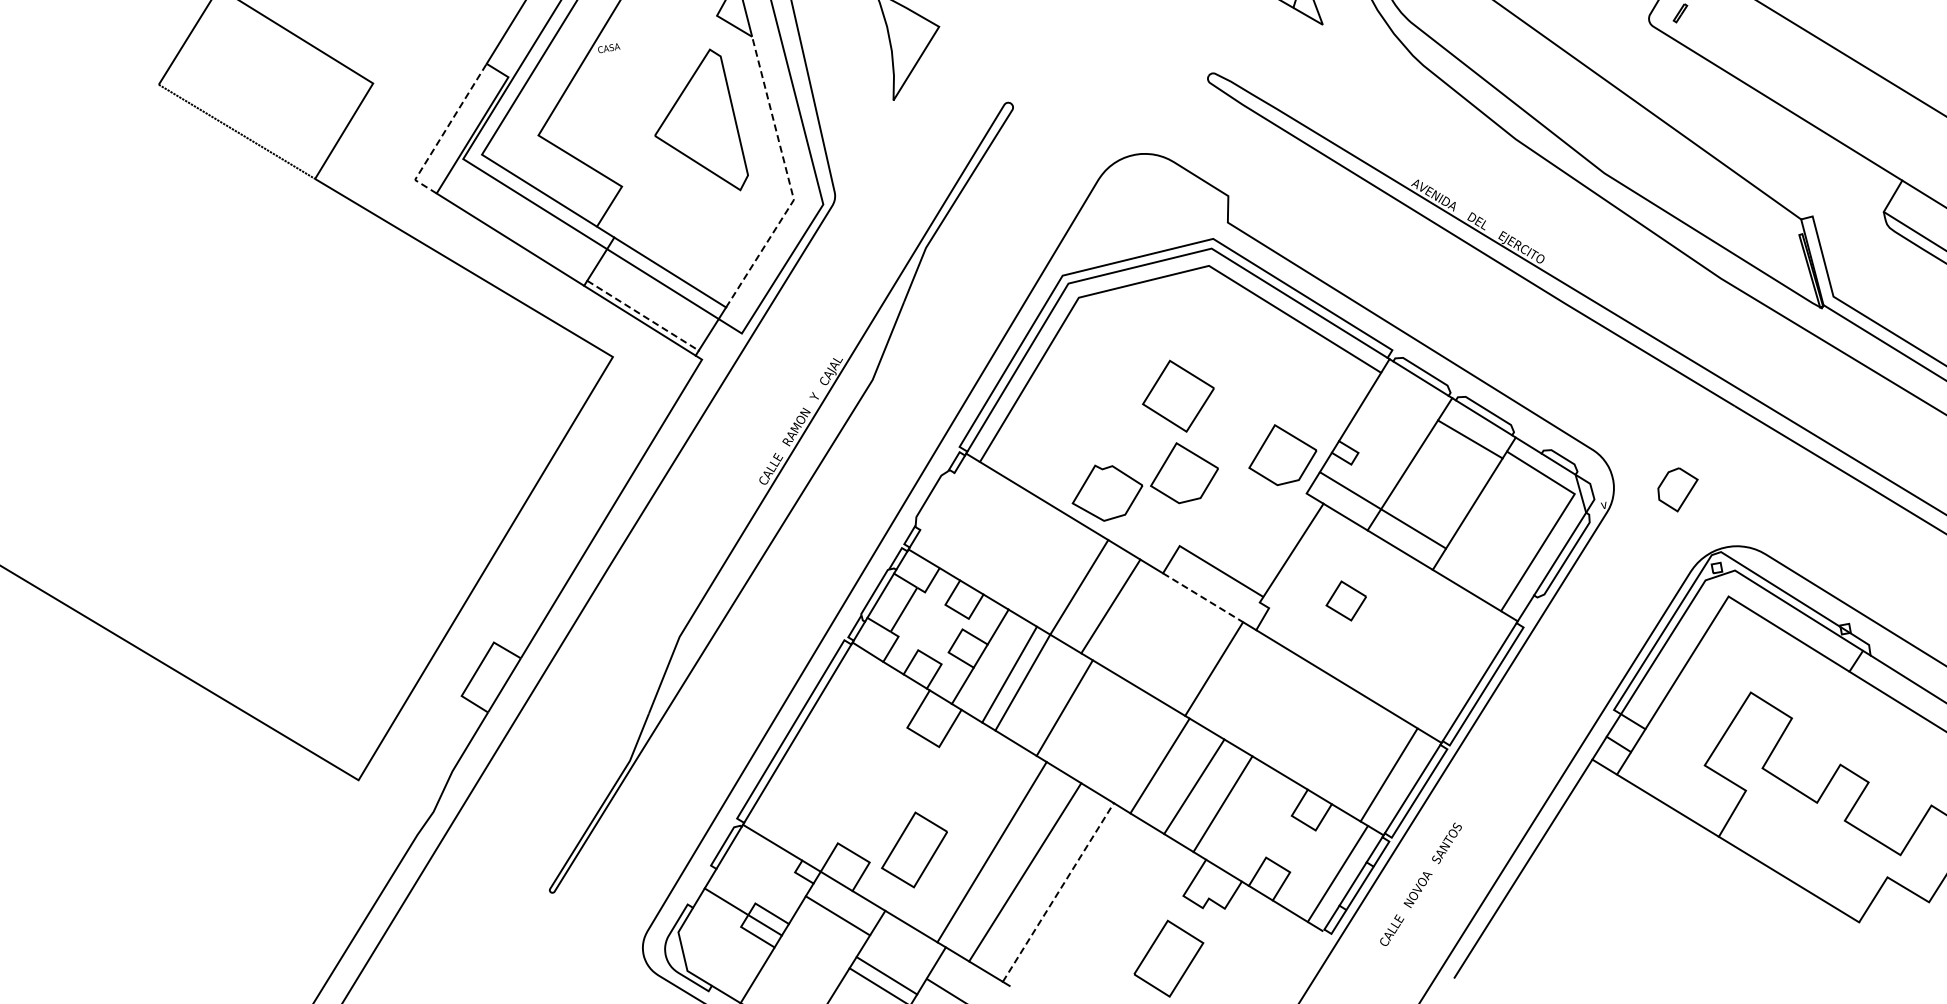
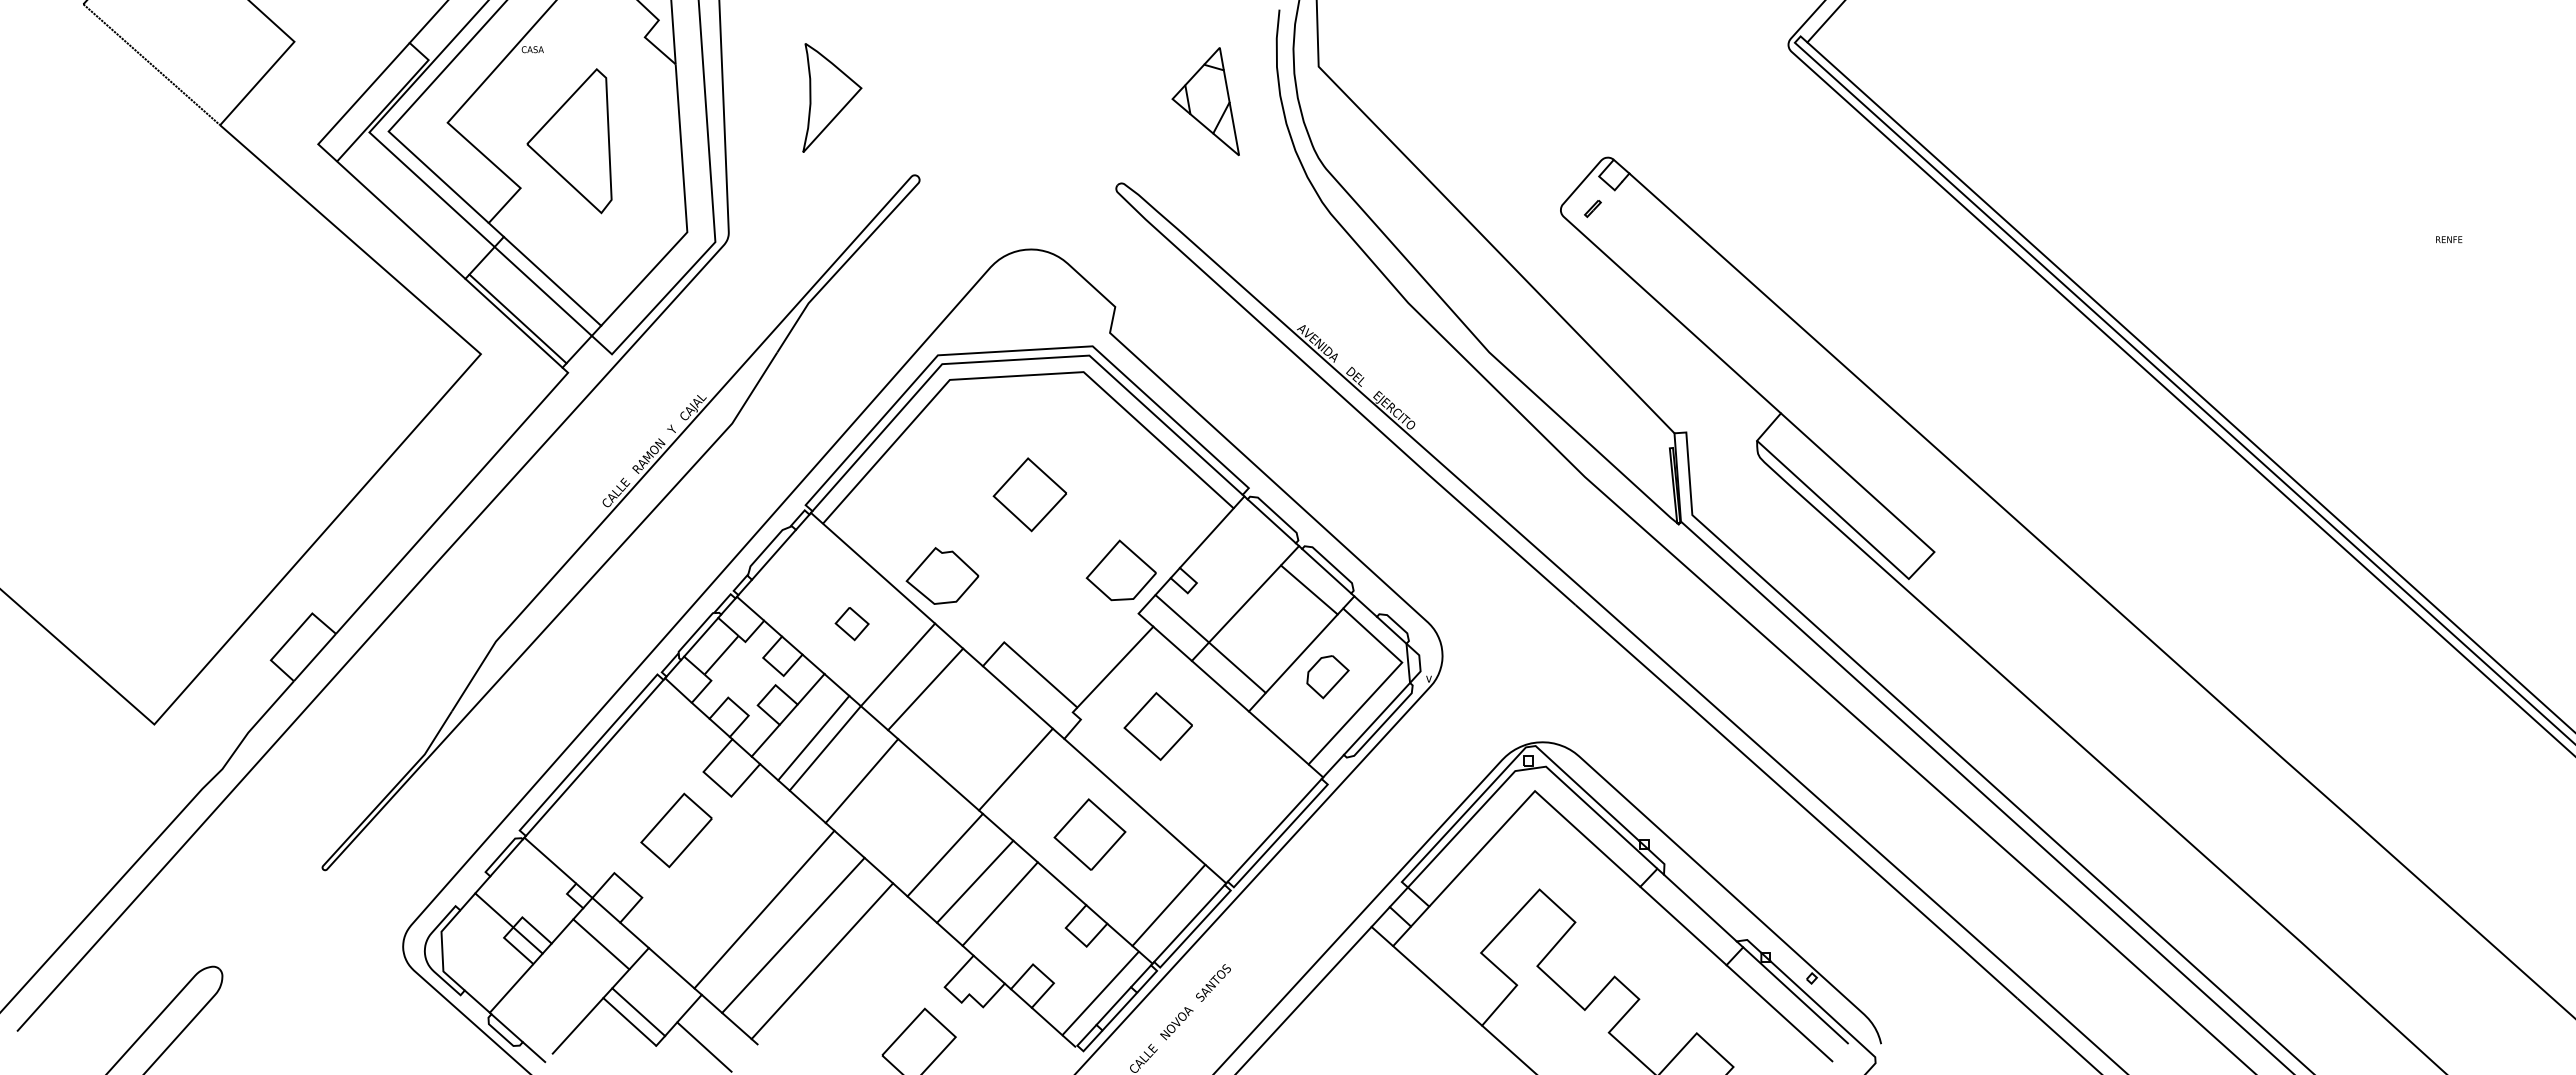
part: (696, 125) -> (569, 141), moved
line: (443, 133) -> (354, 103), dashed -> solid
line: (788, 180) -> (685, 212), dashed -> solid
line: (643, 315) -> (518, 318), dashed -> solid
part: (1182, 472) -> (1020, 570), removed
part: (1678, 490) -> (1327, 677), moved
line: (937, 501) -> (774, 554), added
part: (1026, 556) -> (851, 624), added
line: (1202, 597) -> (1017, 697), dashed -> solid
part: (1345, 601) -> (1157, 726), size x1.67
part: (1298, 719) -> (1089, 834), added
part: (914, 850) -> (676, 830), moved
line: (1058, 891) -> (822, 960), dashed -> solid

